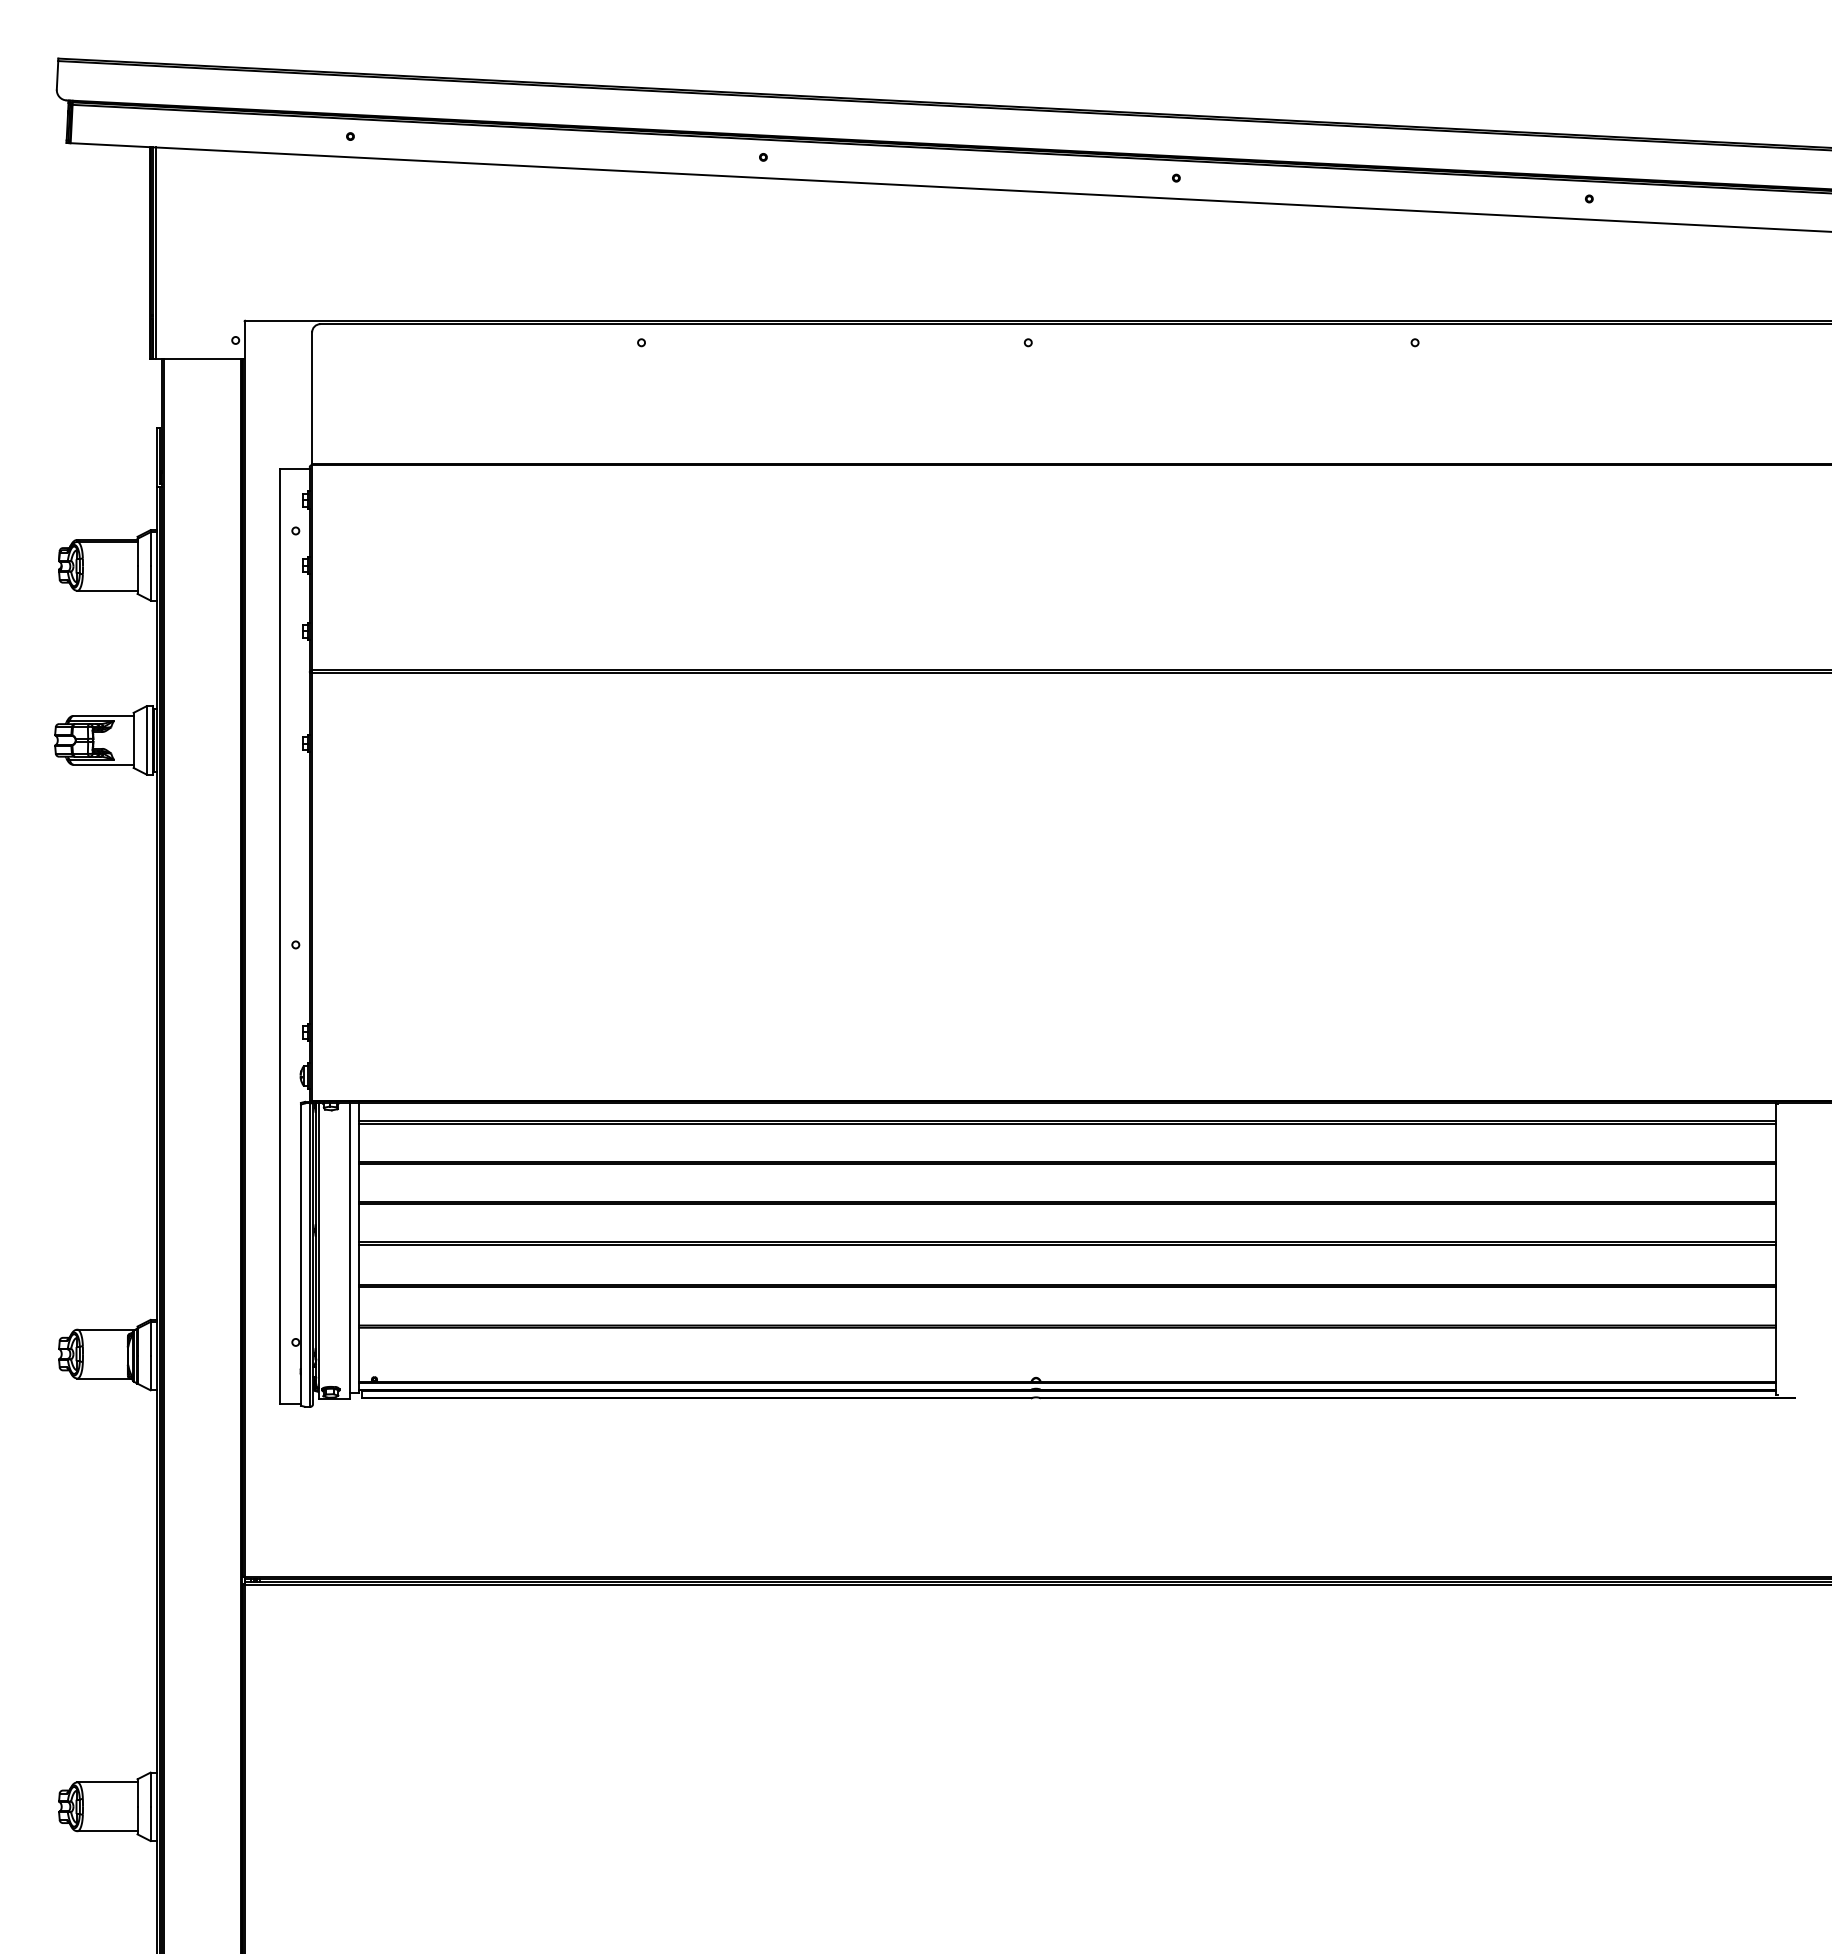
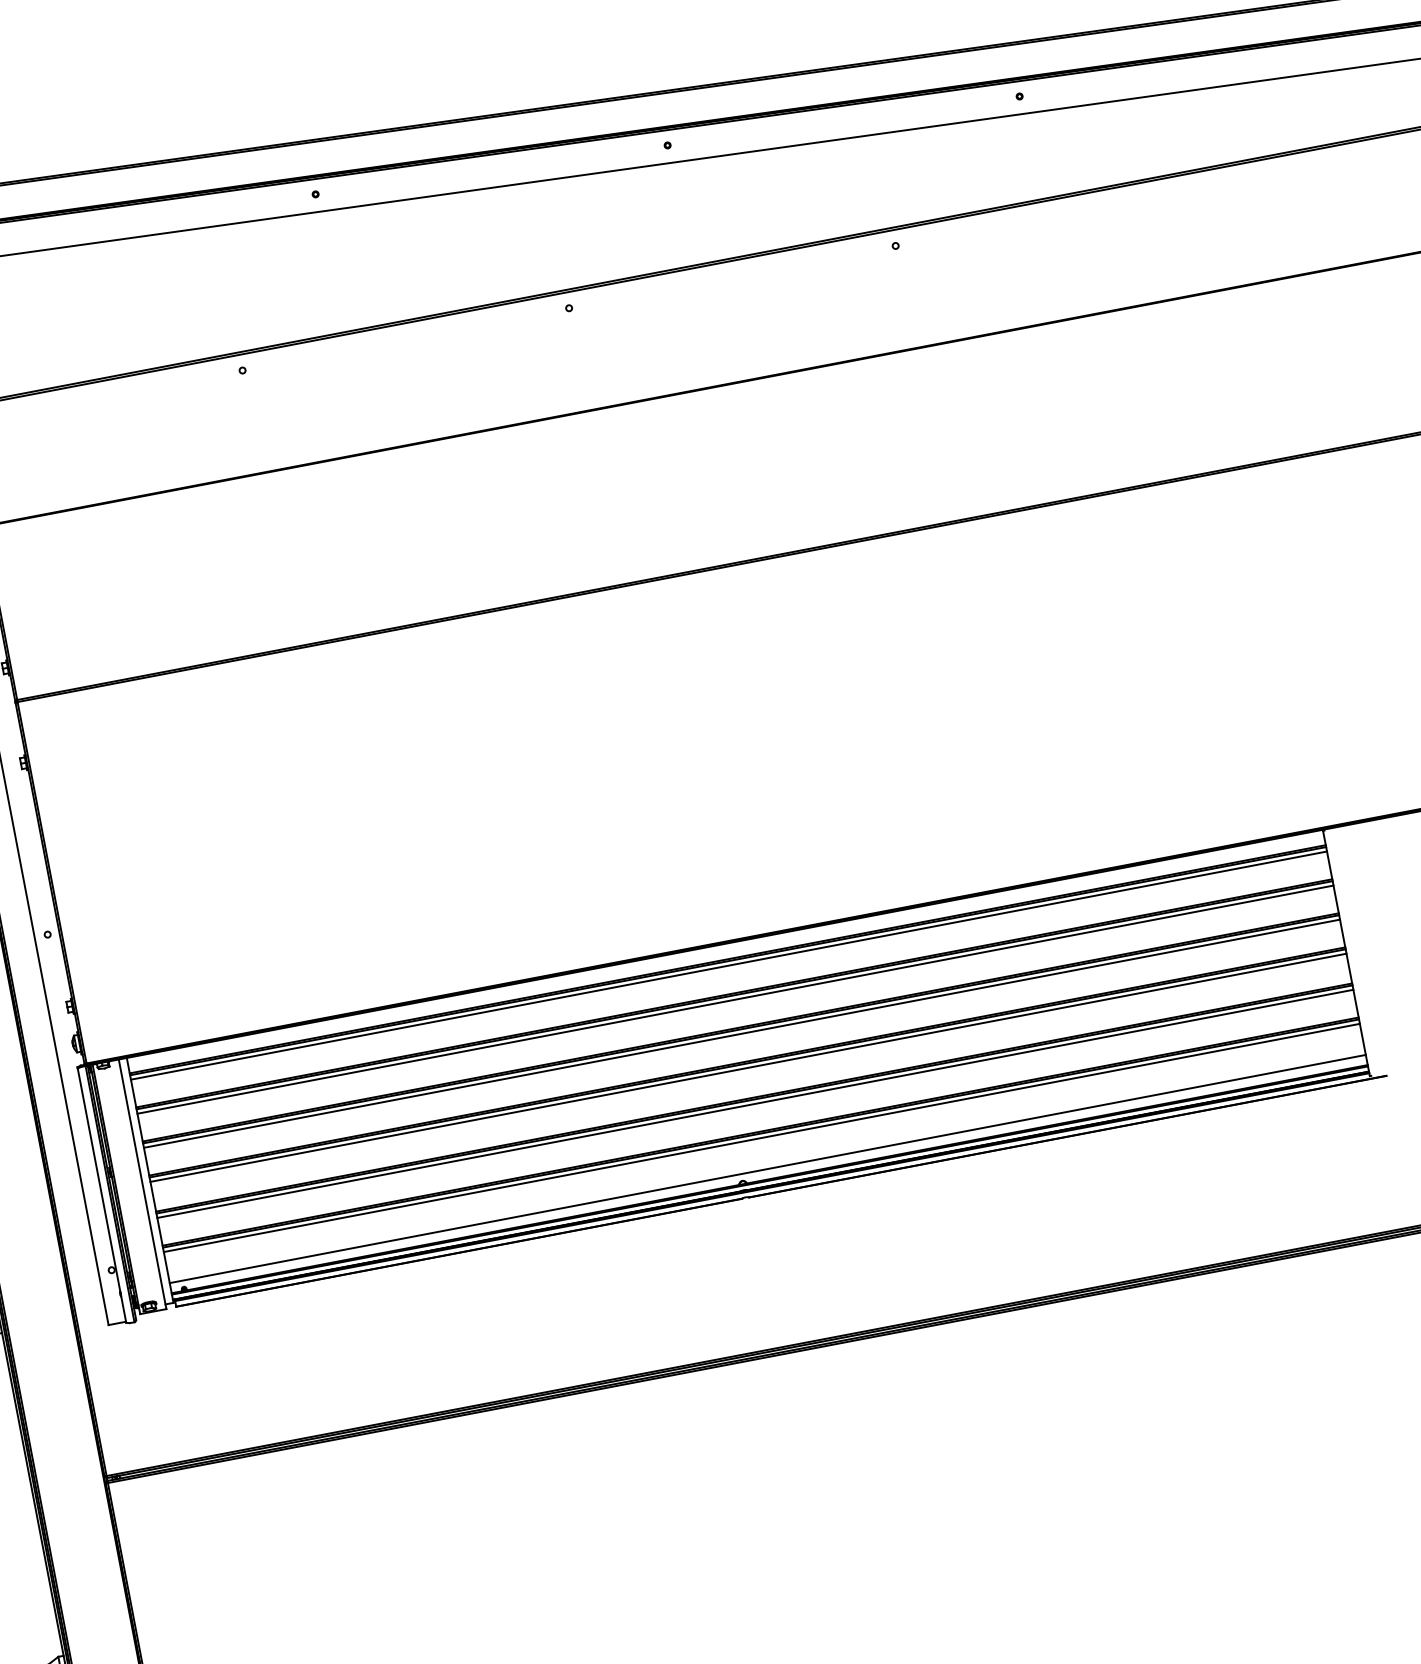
line: (1067, 1128) -> (728, 965), added
line: (1067, 1169) -> (735, 999), added
line: (1067, 1209) -> (741, 1033), added
line: (1067, 1249) -> (748, 1067), added
line: (1067, 1292) -> (755, 1103), added
line: (1067, 1333) -> (761, 1138), added
line: (1067, 1369) -> (767, 1168), added

